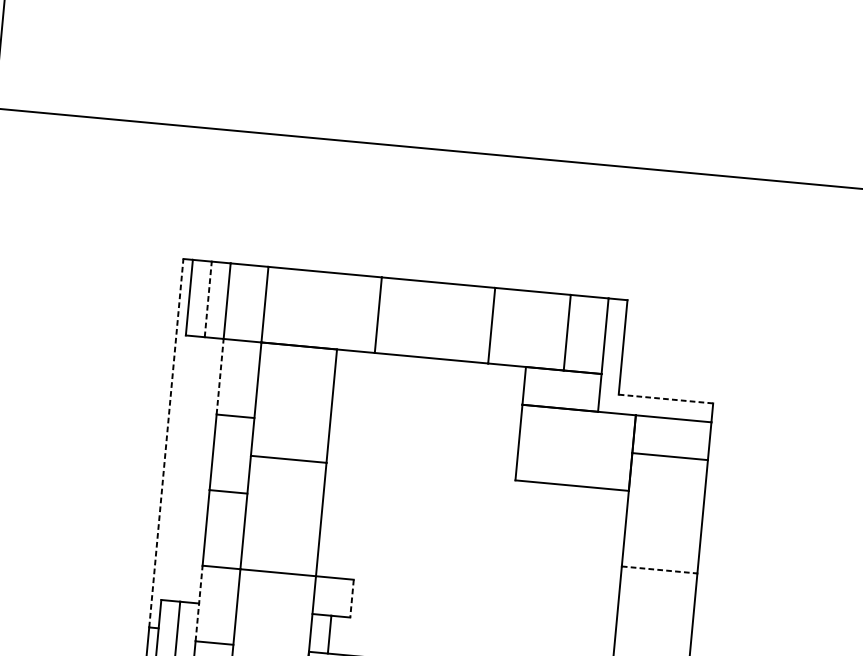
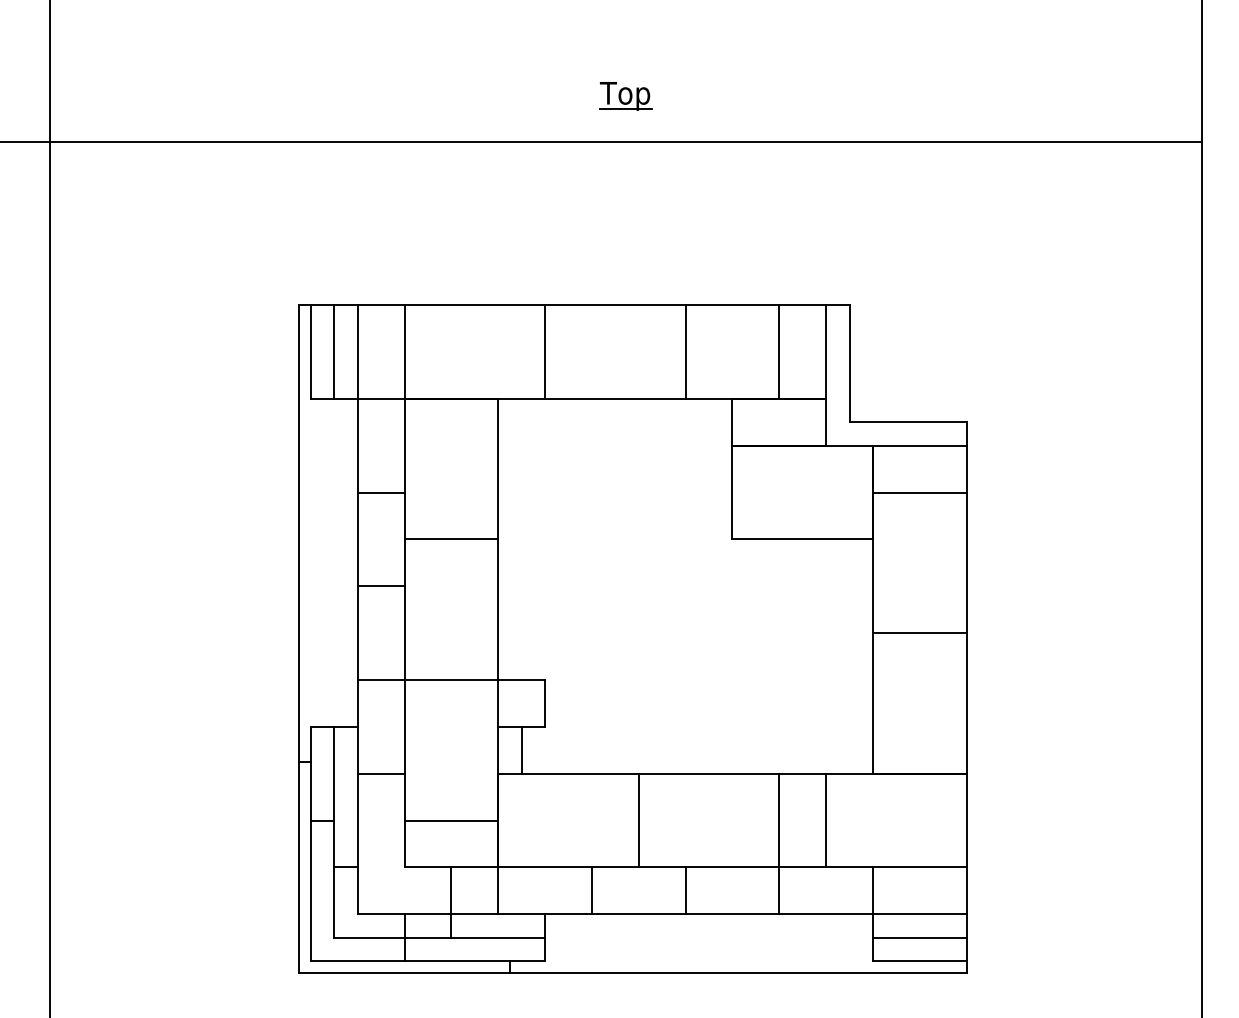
part: (462, 115) -> (625, 96), added
line: (208, 299) -> (334, 352), dashed -> solid
line: (220, 376) -> (357, 445), dashed -> solid
line: (666, 399) -> (908, 422), dashed -> solid
line: (166, 443) -> (299, 533), dashed -> solid
line: (659, 570) -> (919, 633), dashed -> solid
line: (352, 598) -> (545, 703), dashed -> solid
line: (199, 603) -> (357, 726), dashed -> solid

